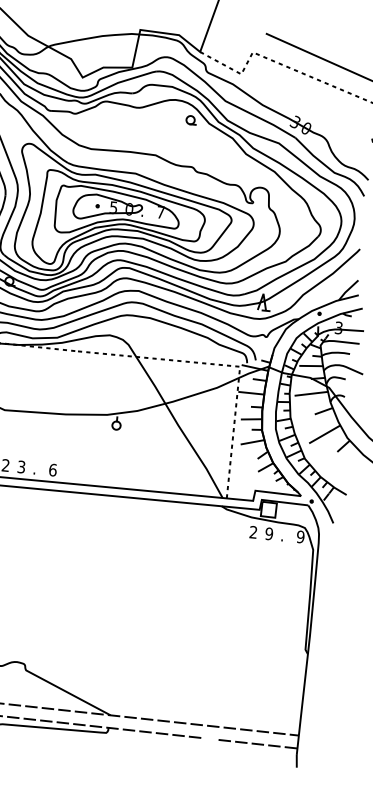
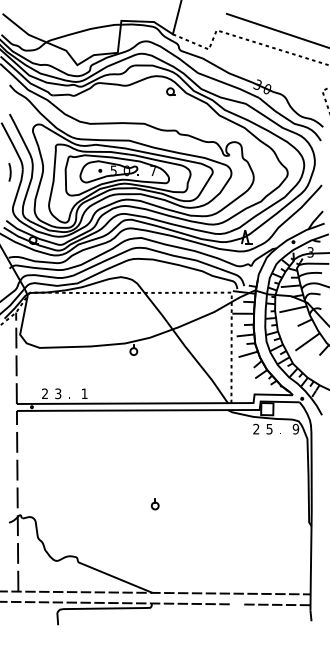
text: (52, 469) -> (84, 393), 6 -> 1
text: (269, 533) -> (269, 428), 9 -> 5
part: (123, 610) -> (154, 504), added

